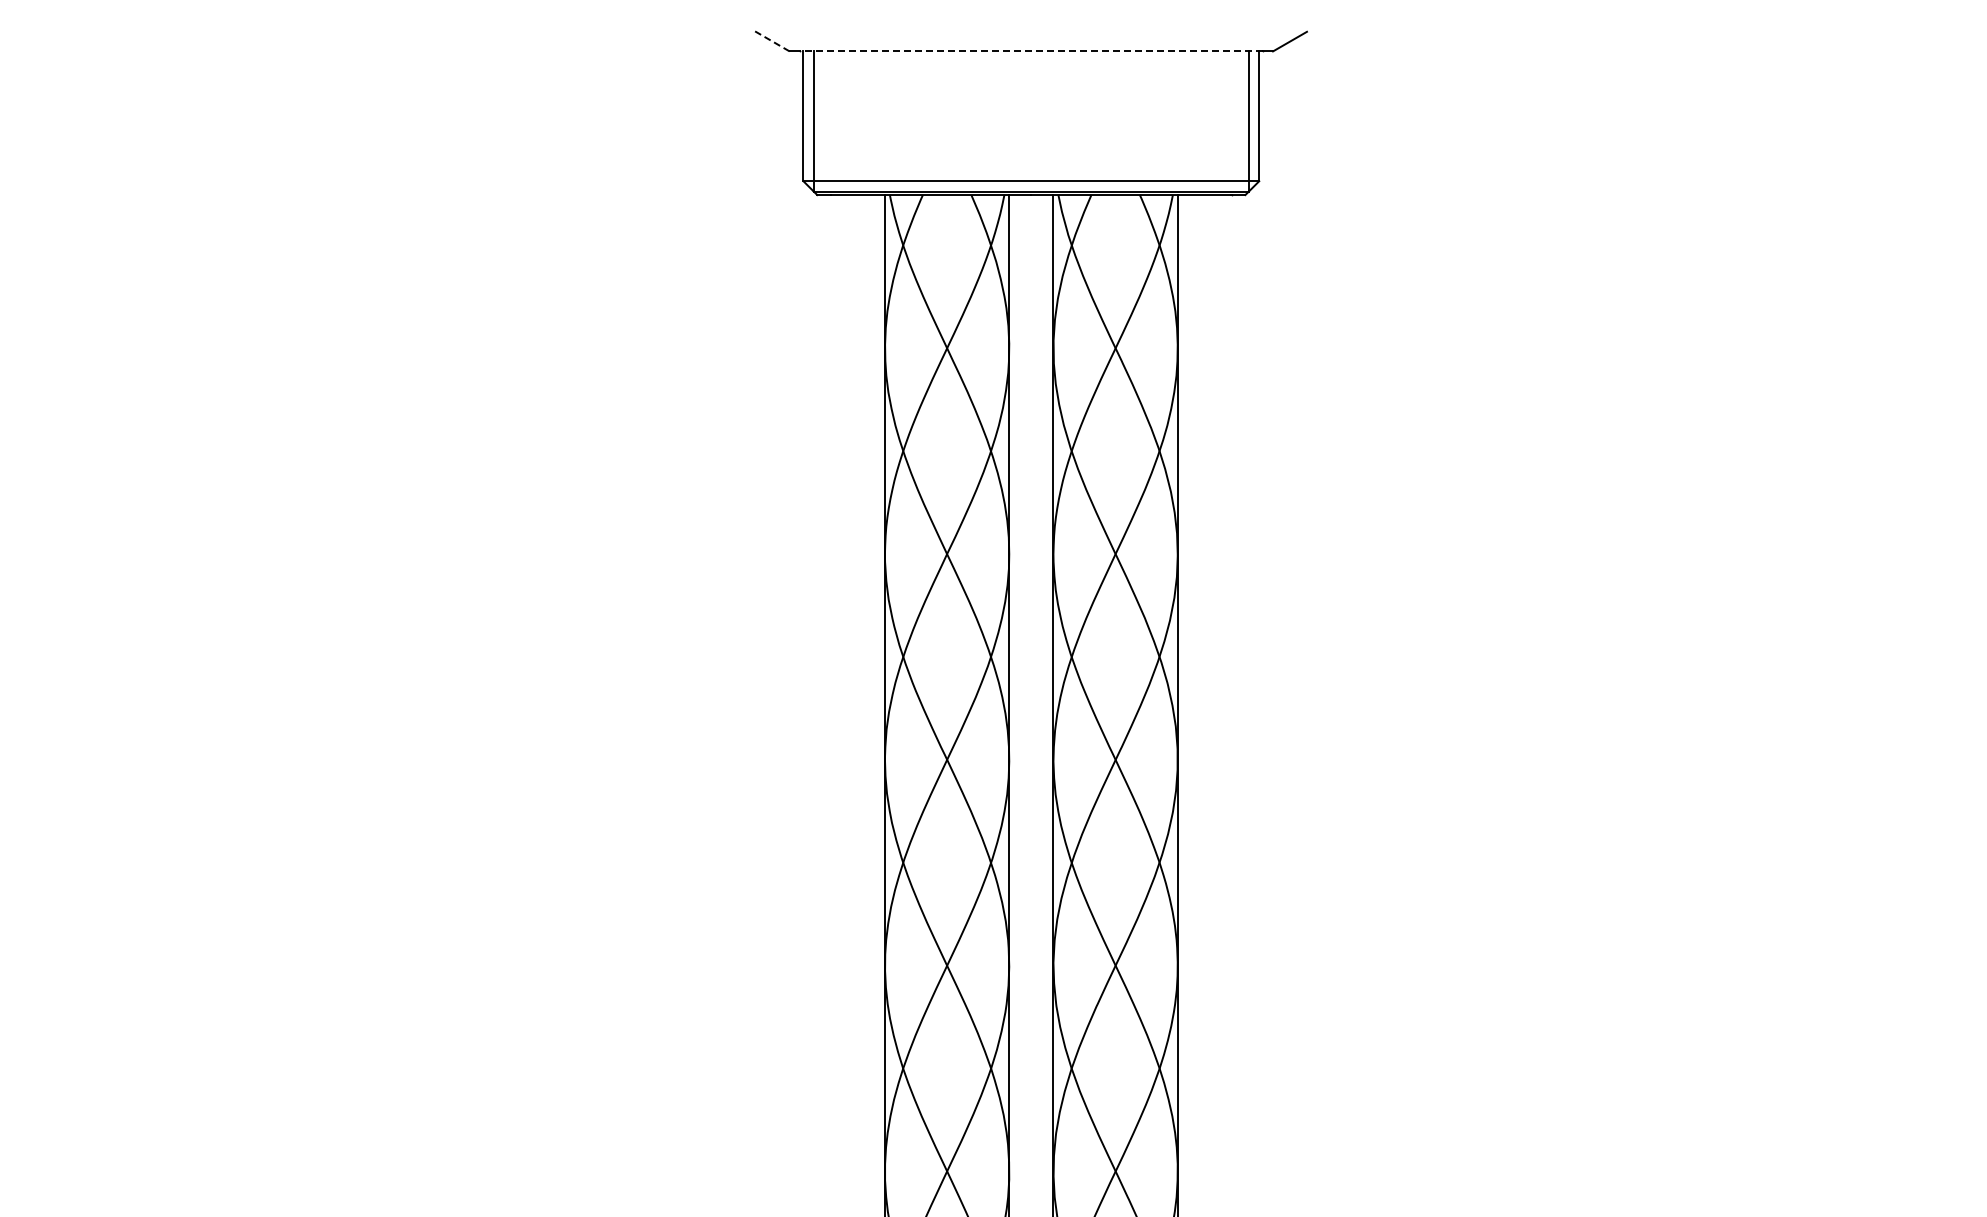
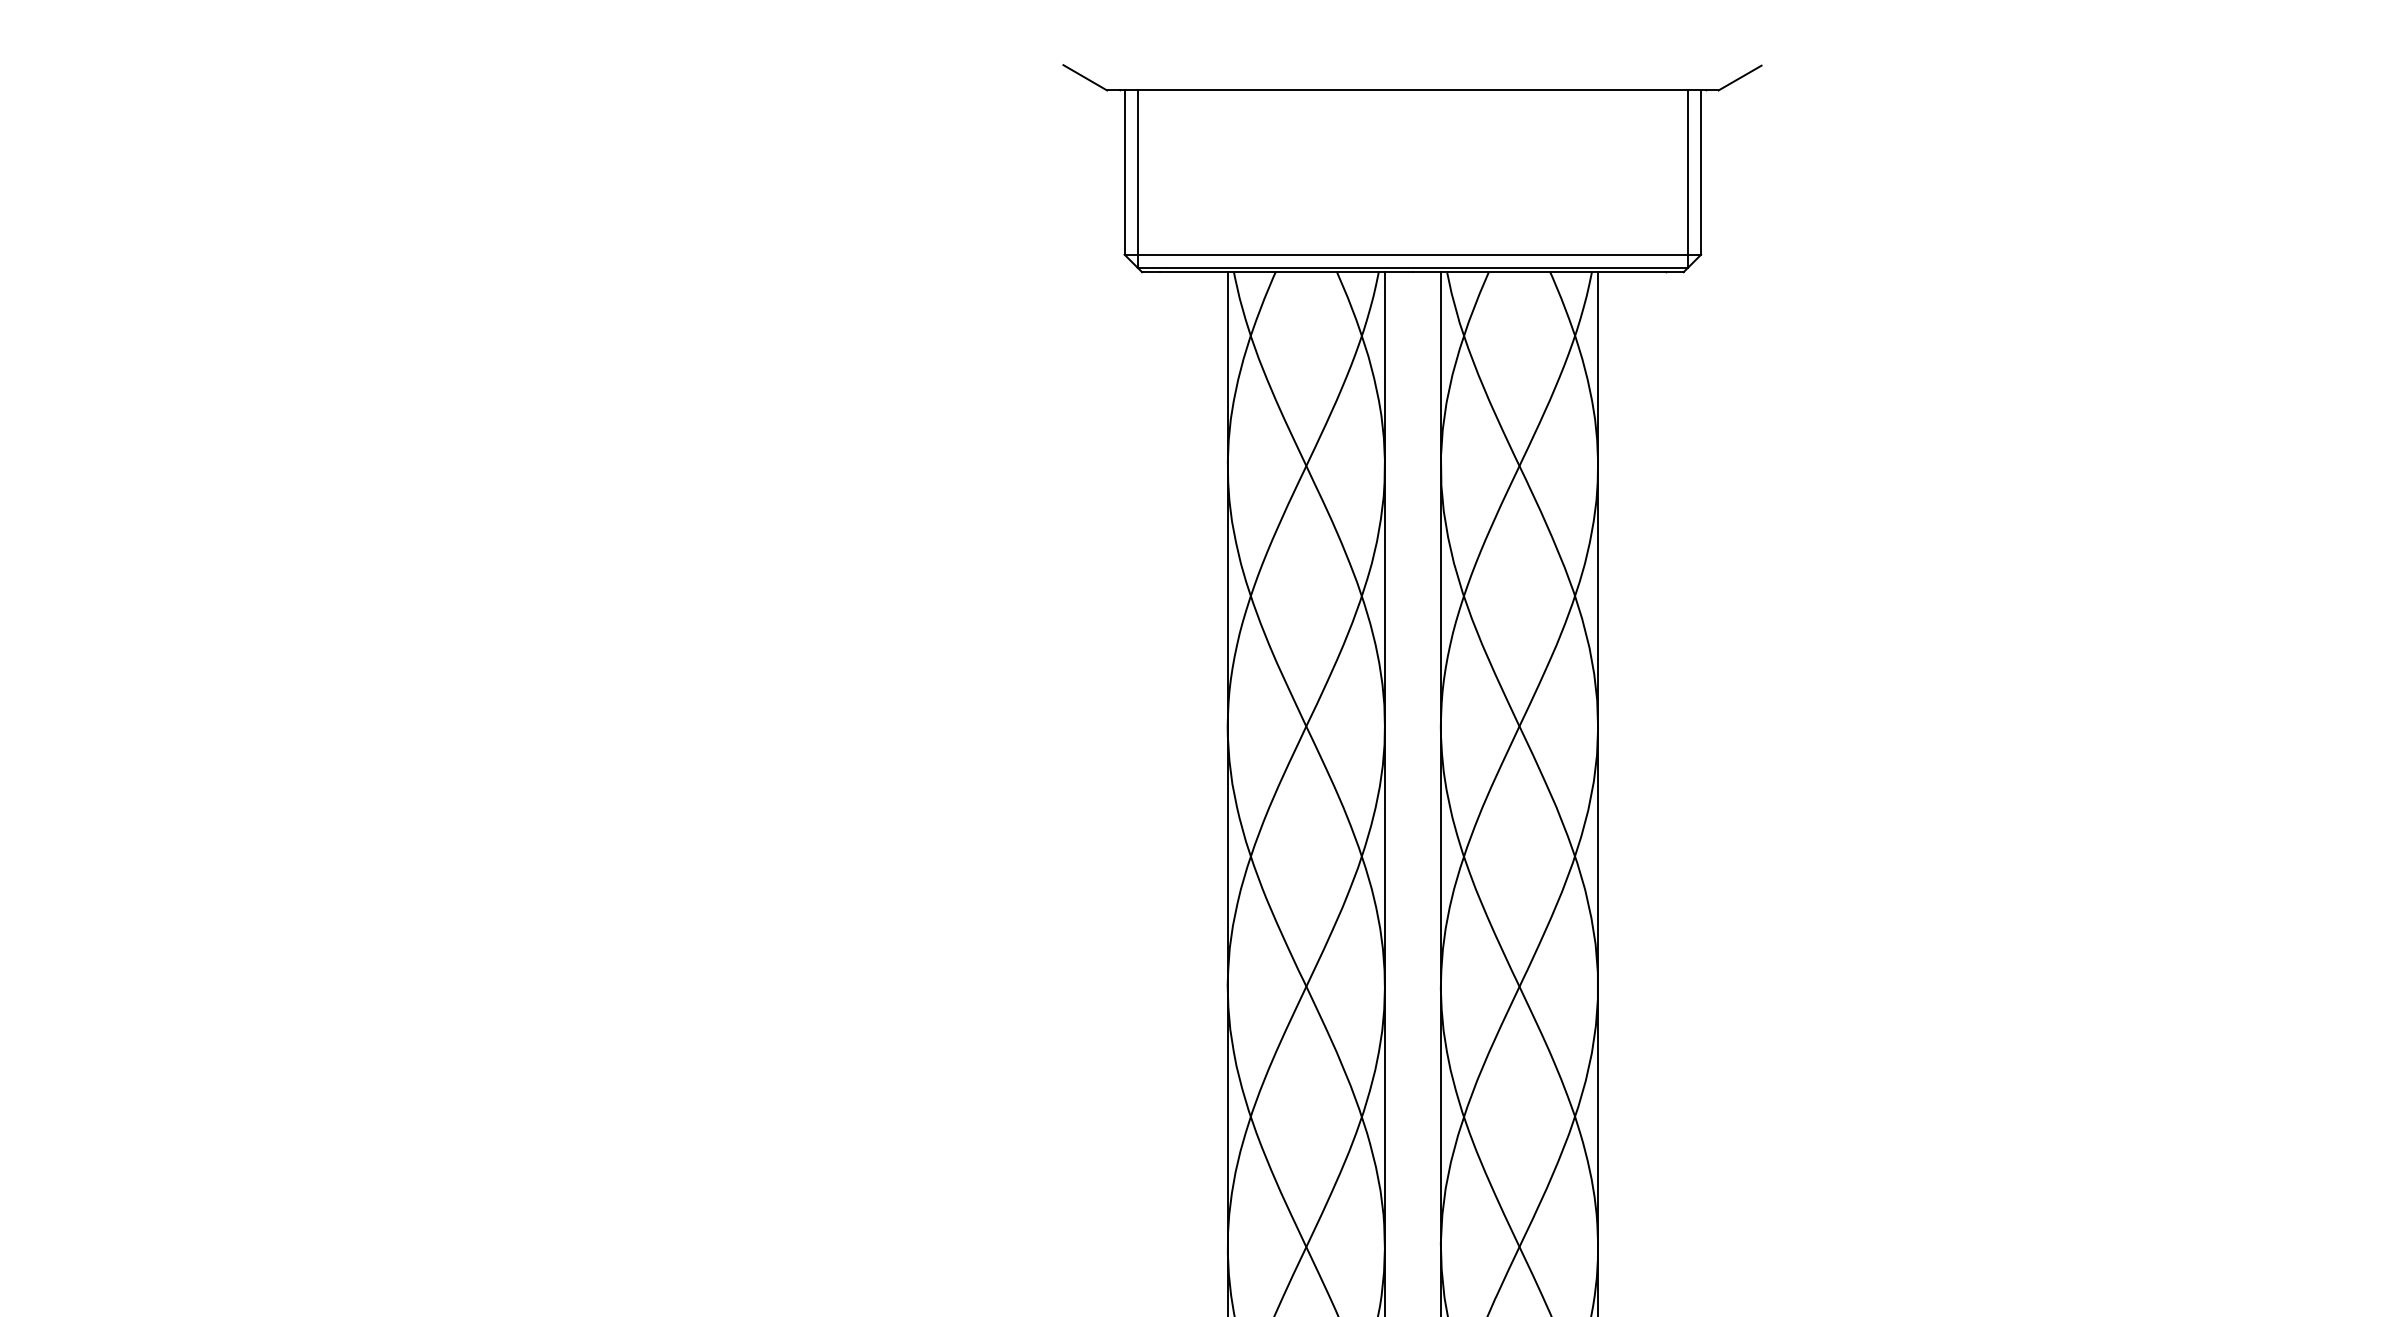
line: (772, 41) -> (1085, 77), dashed -> solid
line: (1030, 51) -> (1411, 90), dashed -> solid

